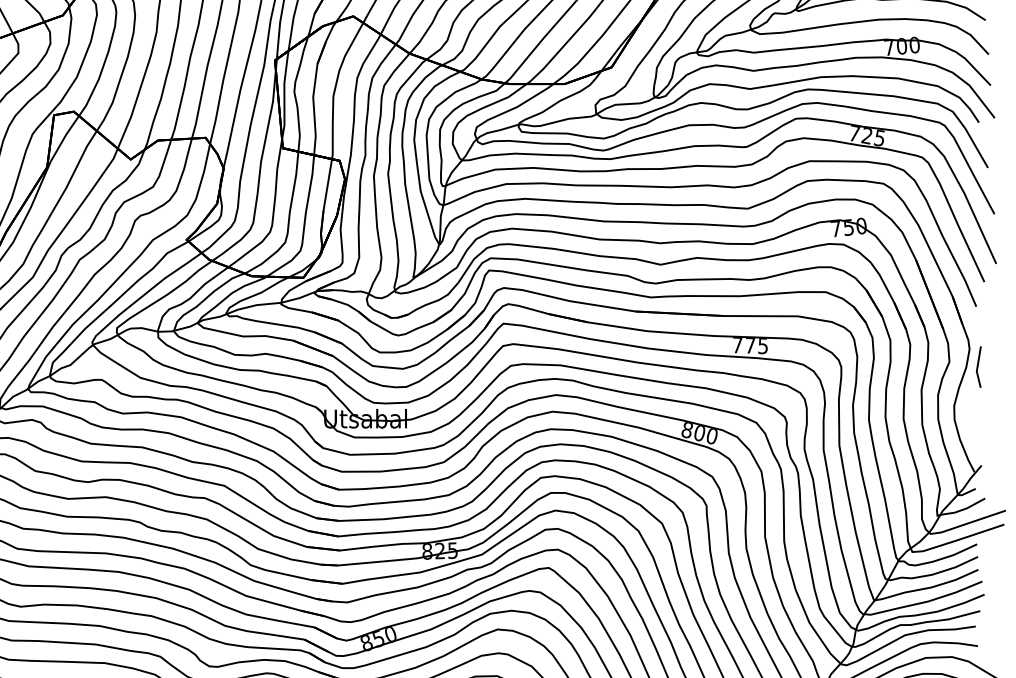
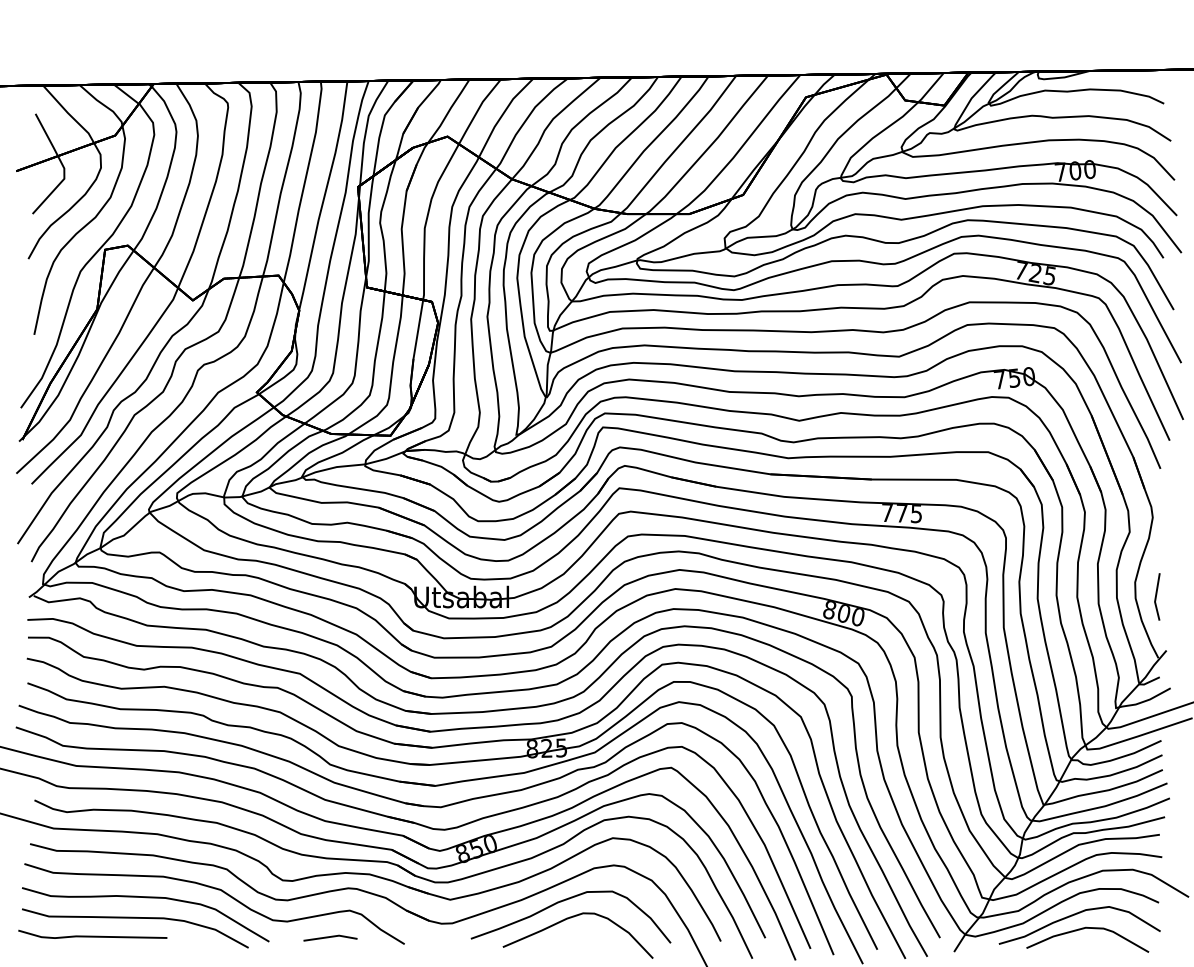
part: (978, 366) -> (1157, 596), moved

